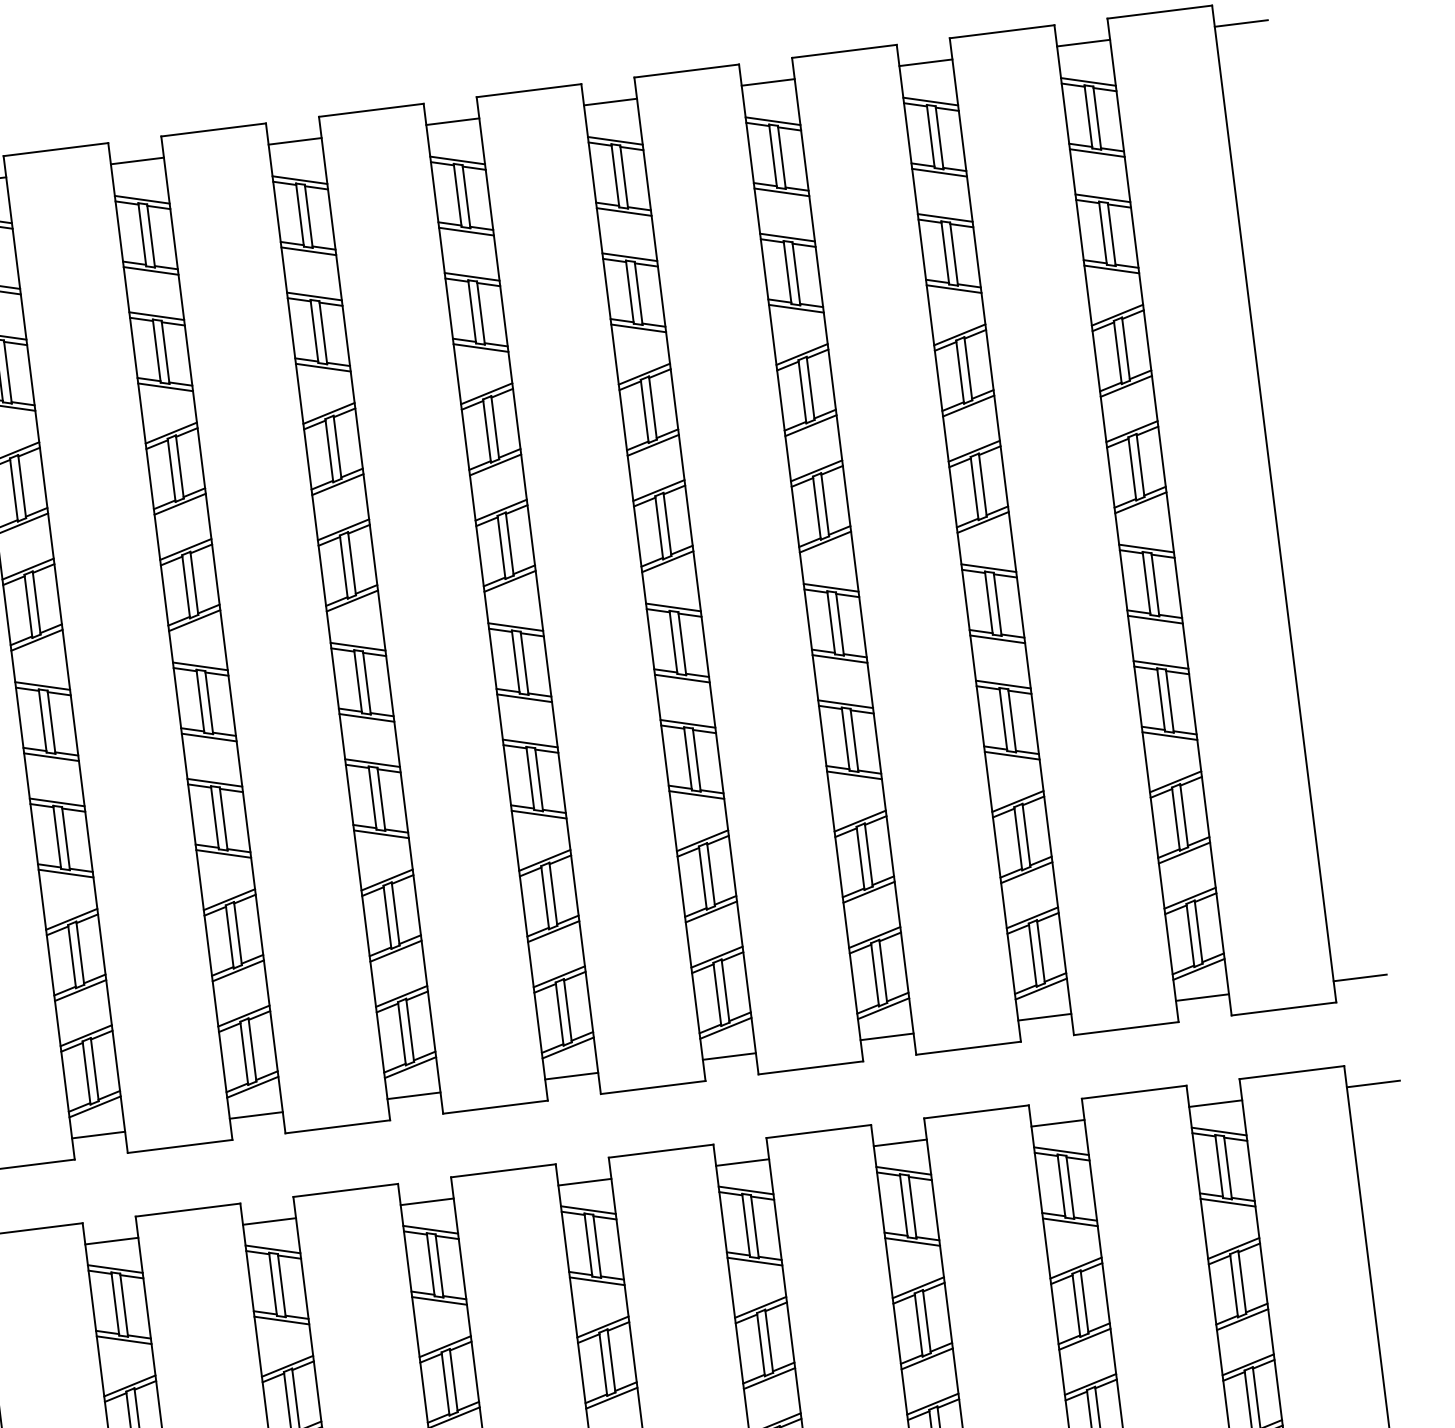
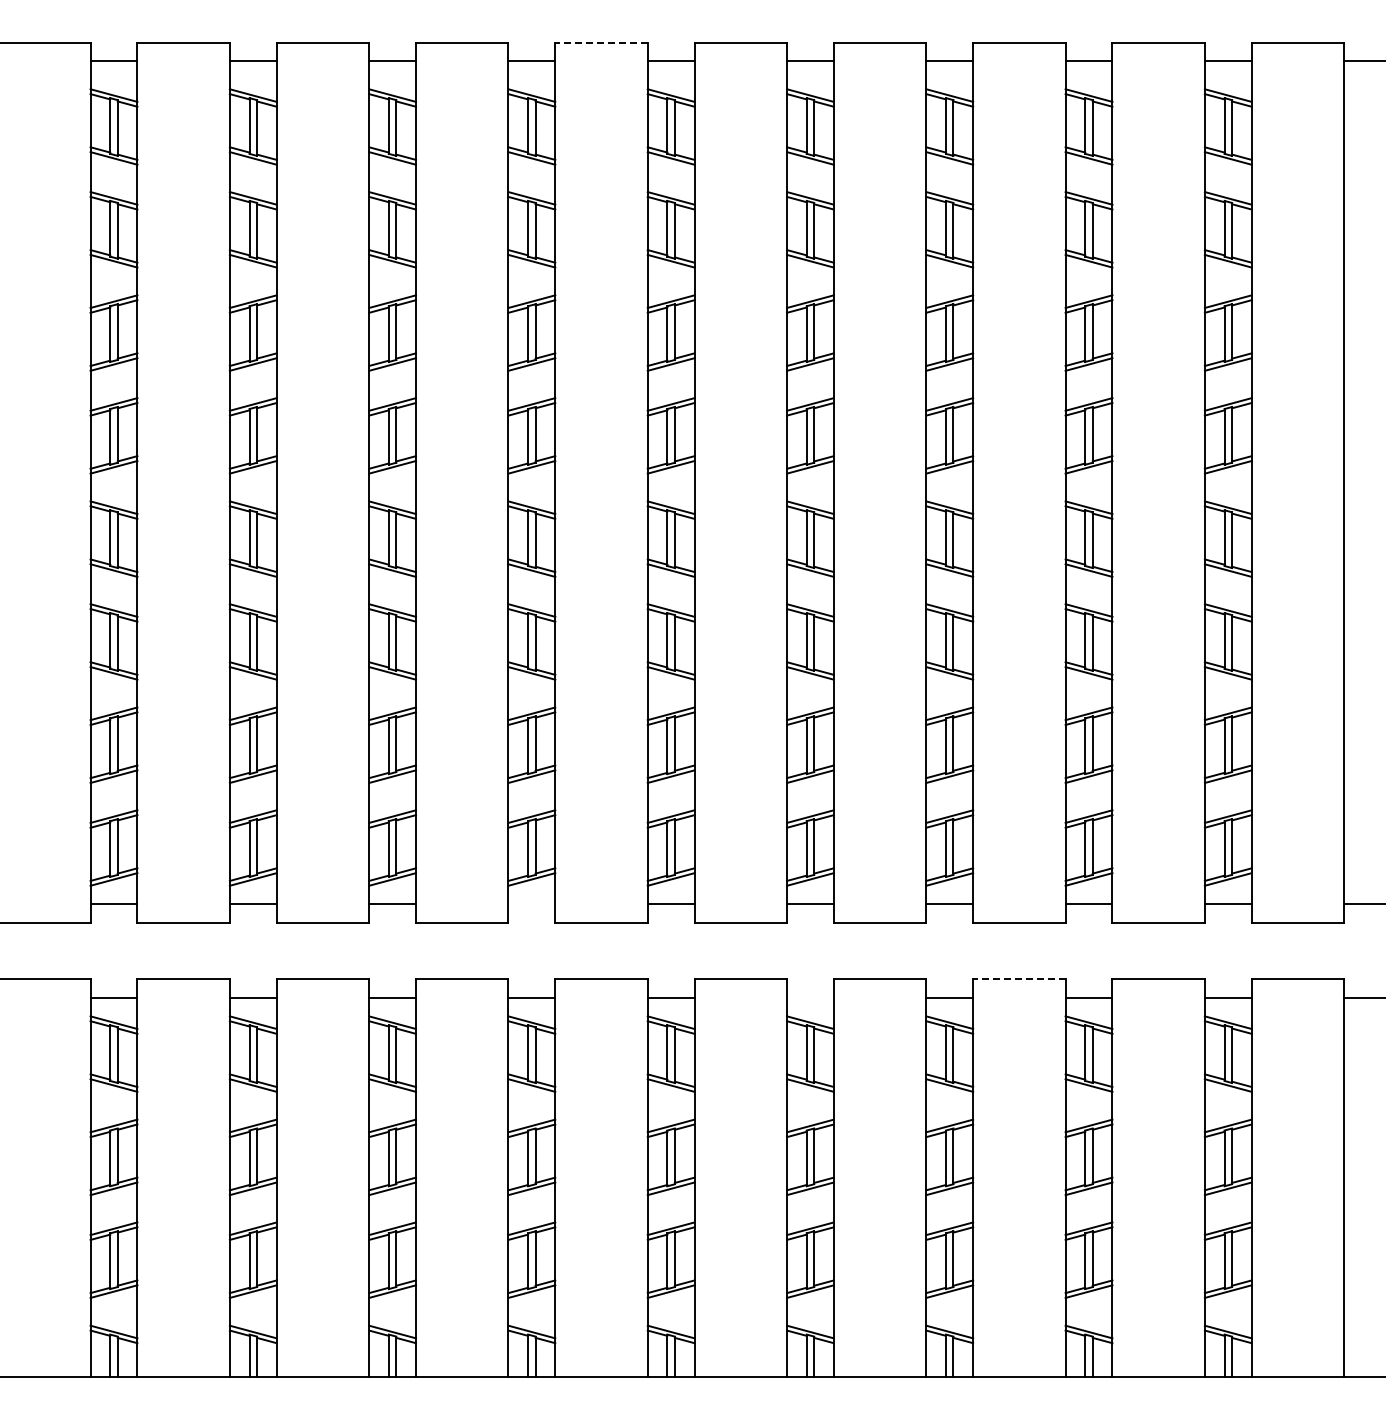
line: (371, 110) -> (601, 42), solid -> dashed
line: (413, 1095) -> (531, 904), removed
line: (975, 1112) -> (1018, 979), solid -> dashed
line: (742, 1163) -> (810, 998), removed

